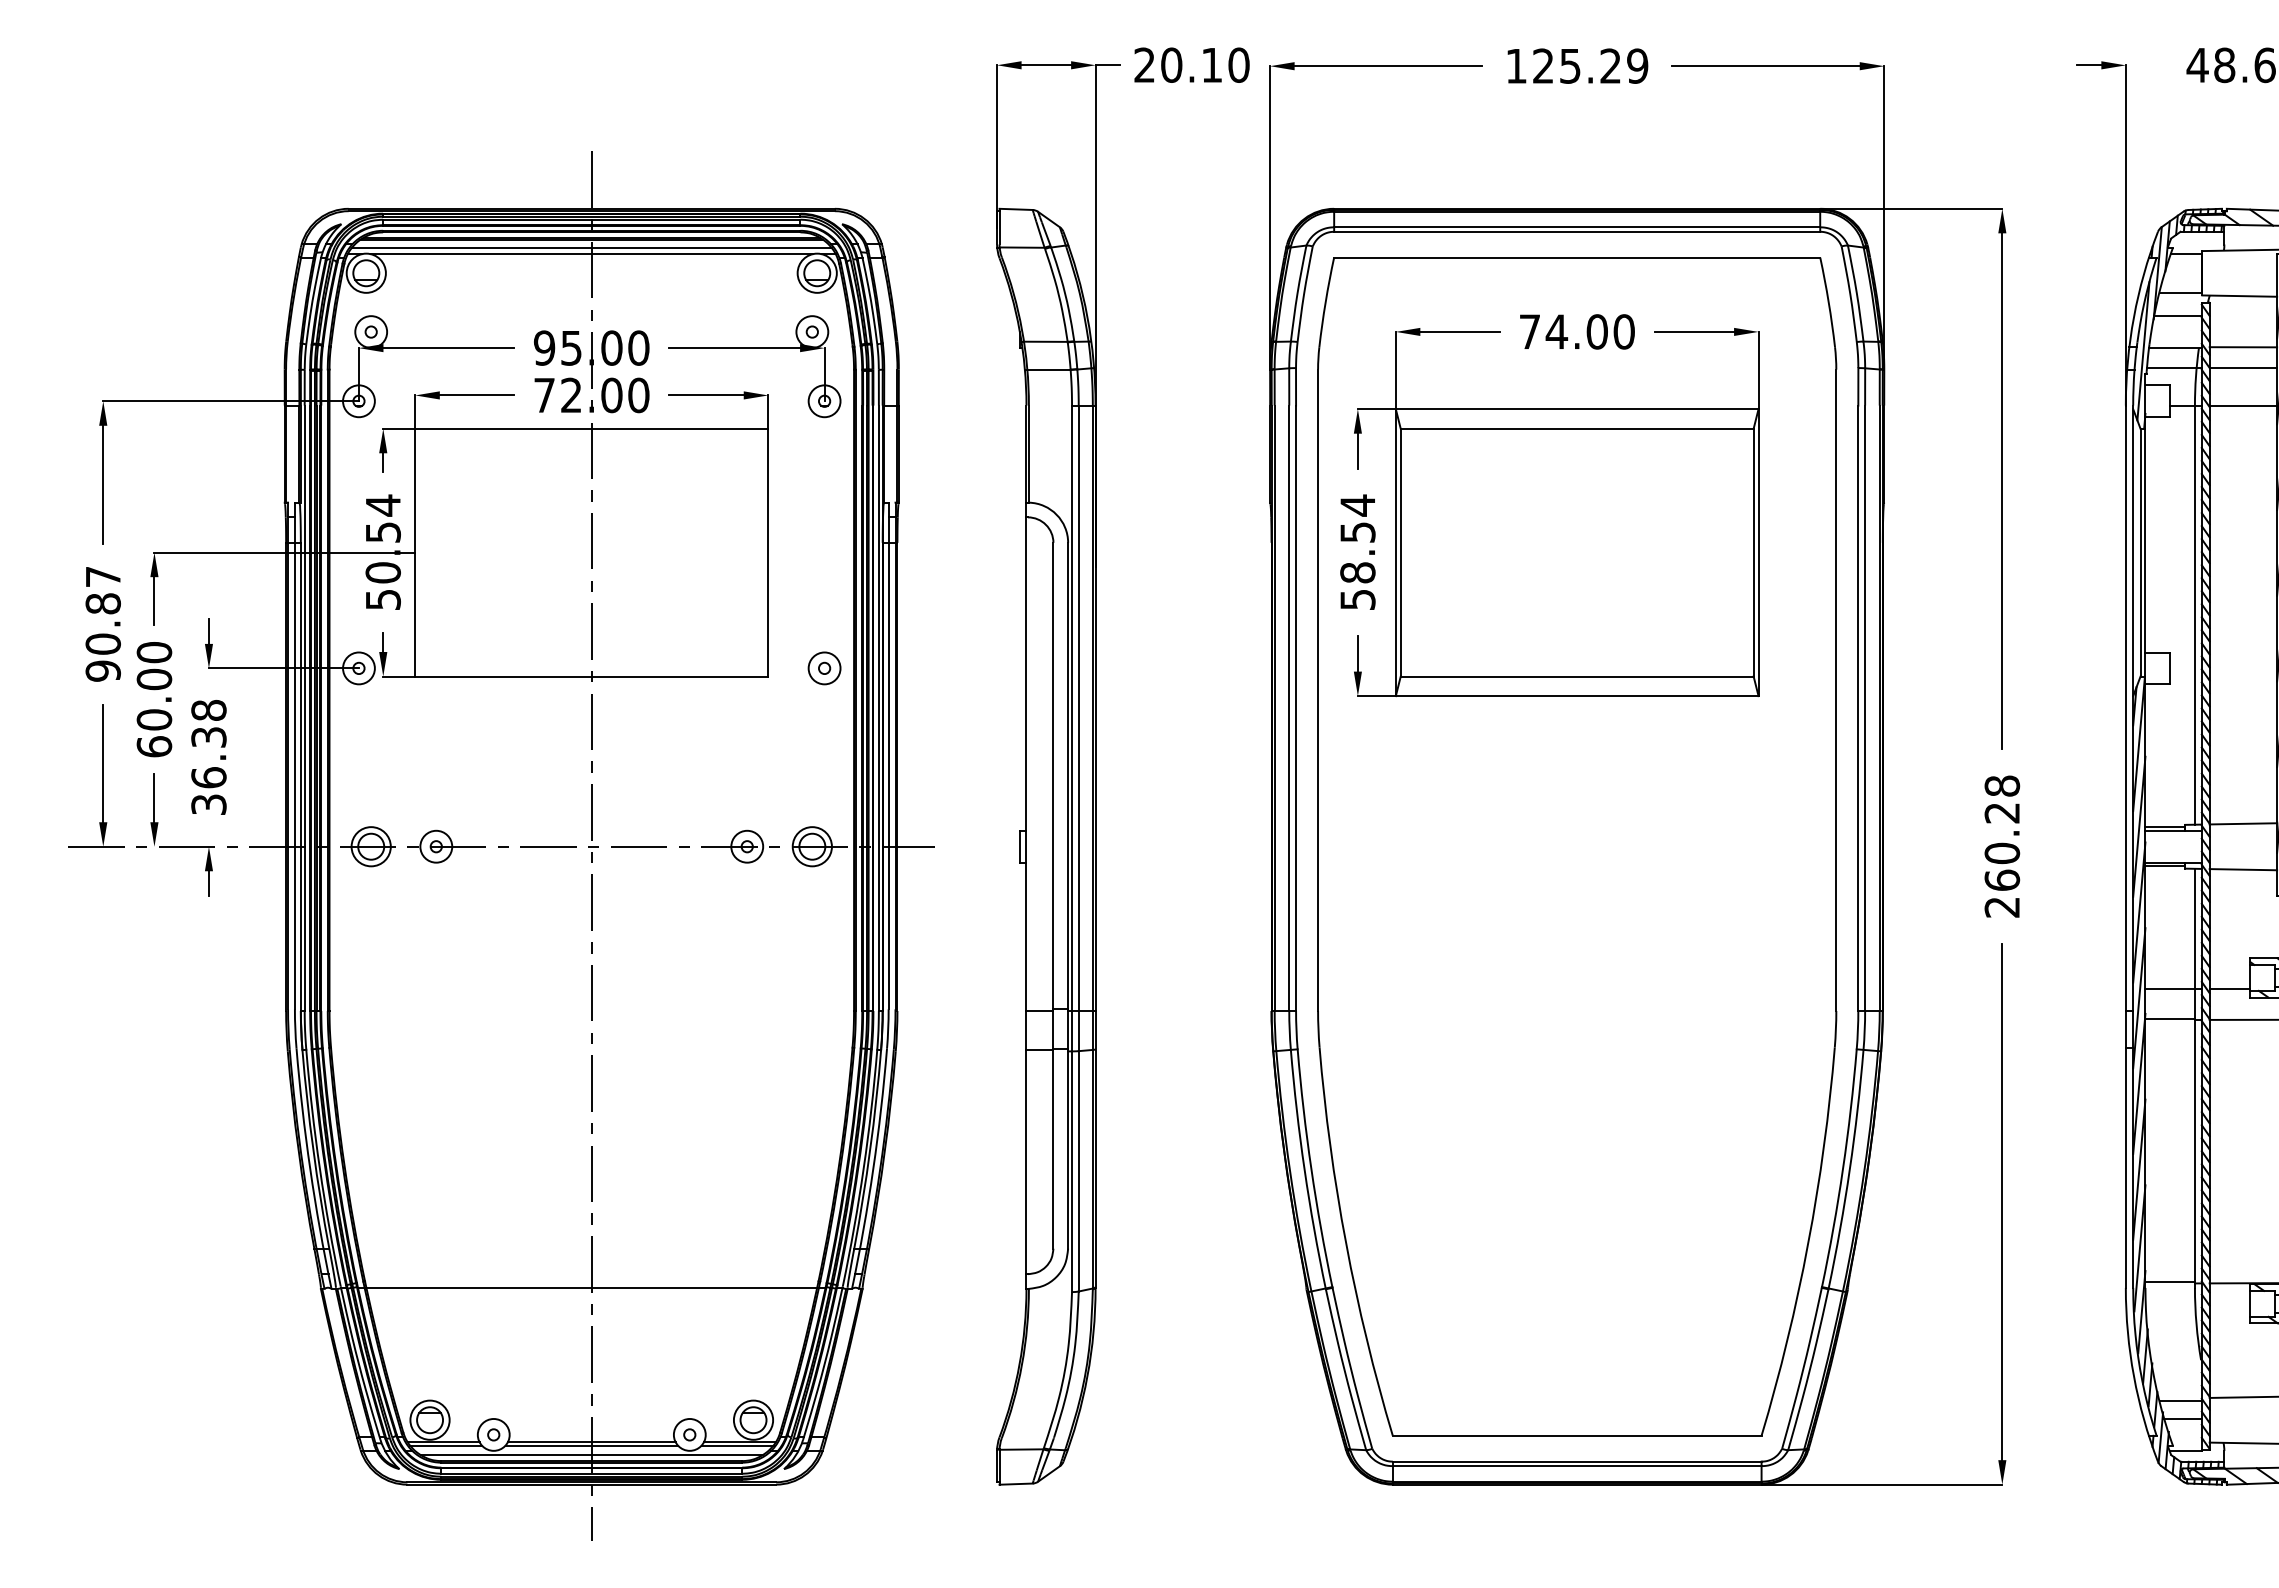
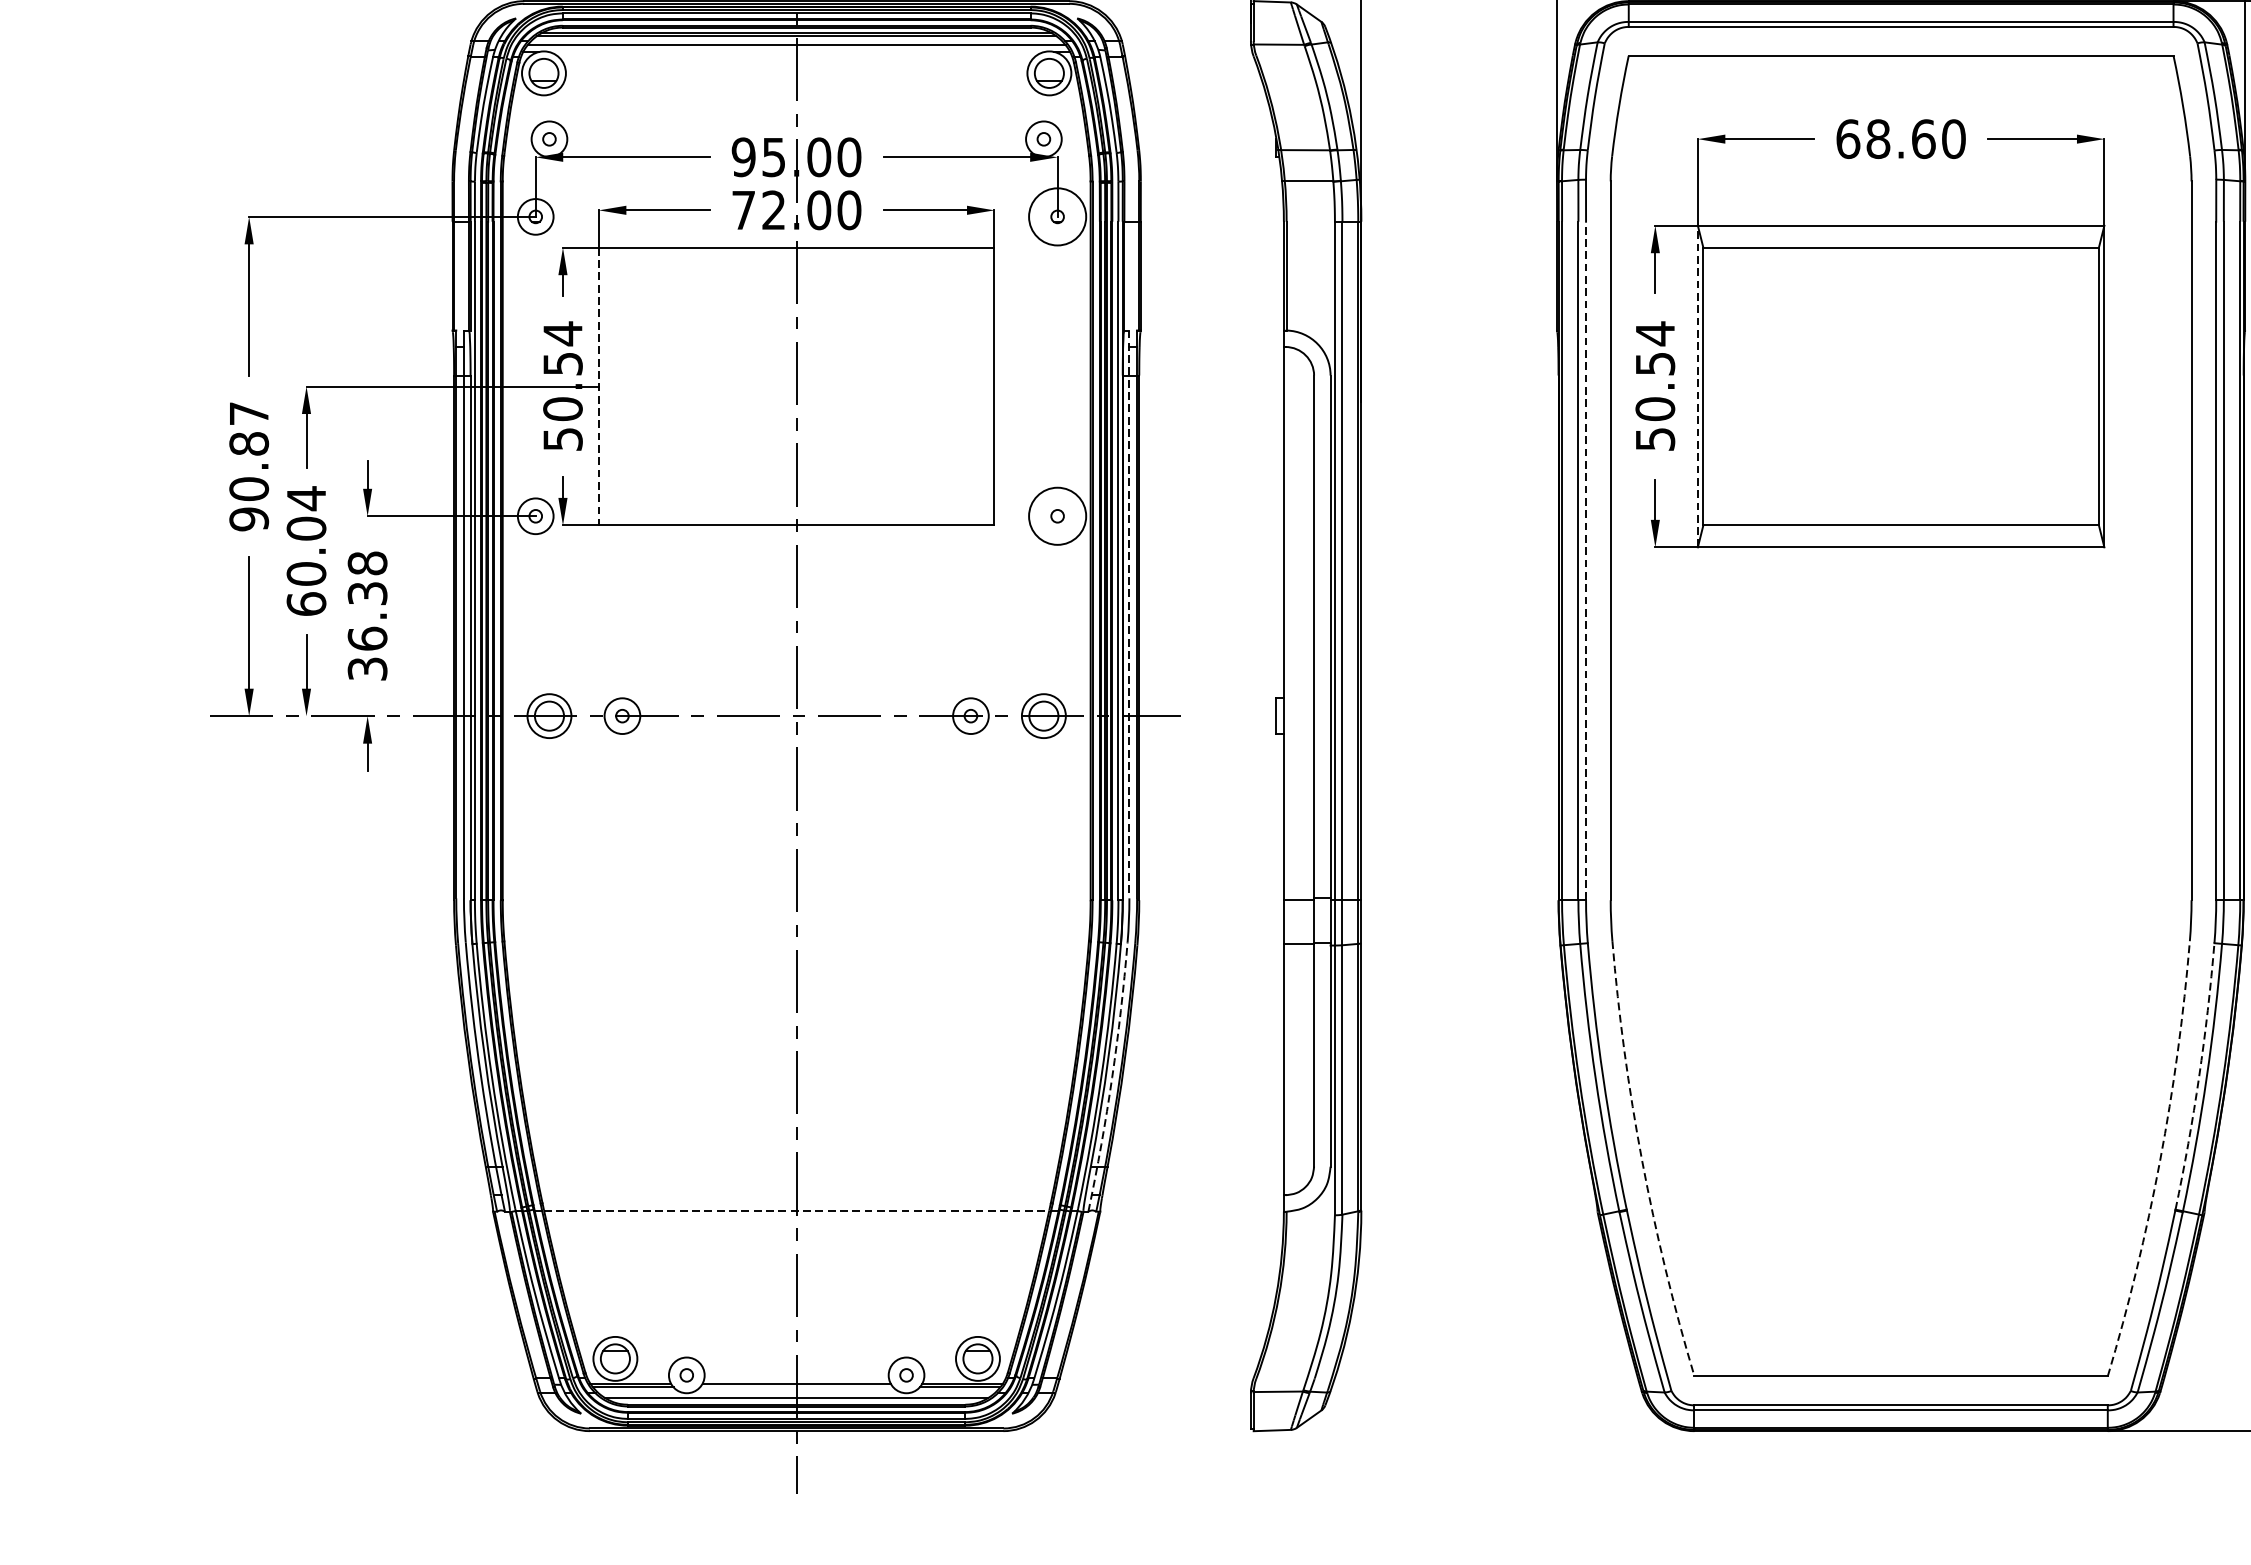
line: (591, 254) -> (796, 52), removed
text: (1563, 331) -> (1885, 138), 74.00 -> 68.60
circle: (824, 401) -> (1057, 217), size x1.6
line: (415, 552) -> (599, 386), solid -> dashed
line: (1395, 552) -> (1697, 386), solid -> dashed
text: (1357, 572) -> (1654, 408), 58.54 -> 50.54
text: (154, 652) -> (306, 498), 60.00 -> 60.04
circle: (824, 668) -> (1057, 516), size x1.6
line: (1296, 708) -> (1586, 561), solid -> dashed
line: (888, 756) -> (1129, 615), solid -> dashed
arc: (1843, 1168) -> (2199, 1076), solid -> dashed
arc: (873, 1169) -> (1112, 1077), solid -> dashed
arc: (1346, 1243) -> (1642, 1160), solid -> dashed
arc: (1808, 1243) -> (2160, 1160), solid -> dashed
line: (592, 1287) -> (797, 1210), solid -> dashed
line: (591, 1445) -> (796, 1387), removed

